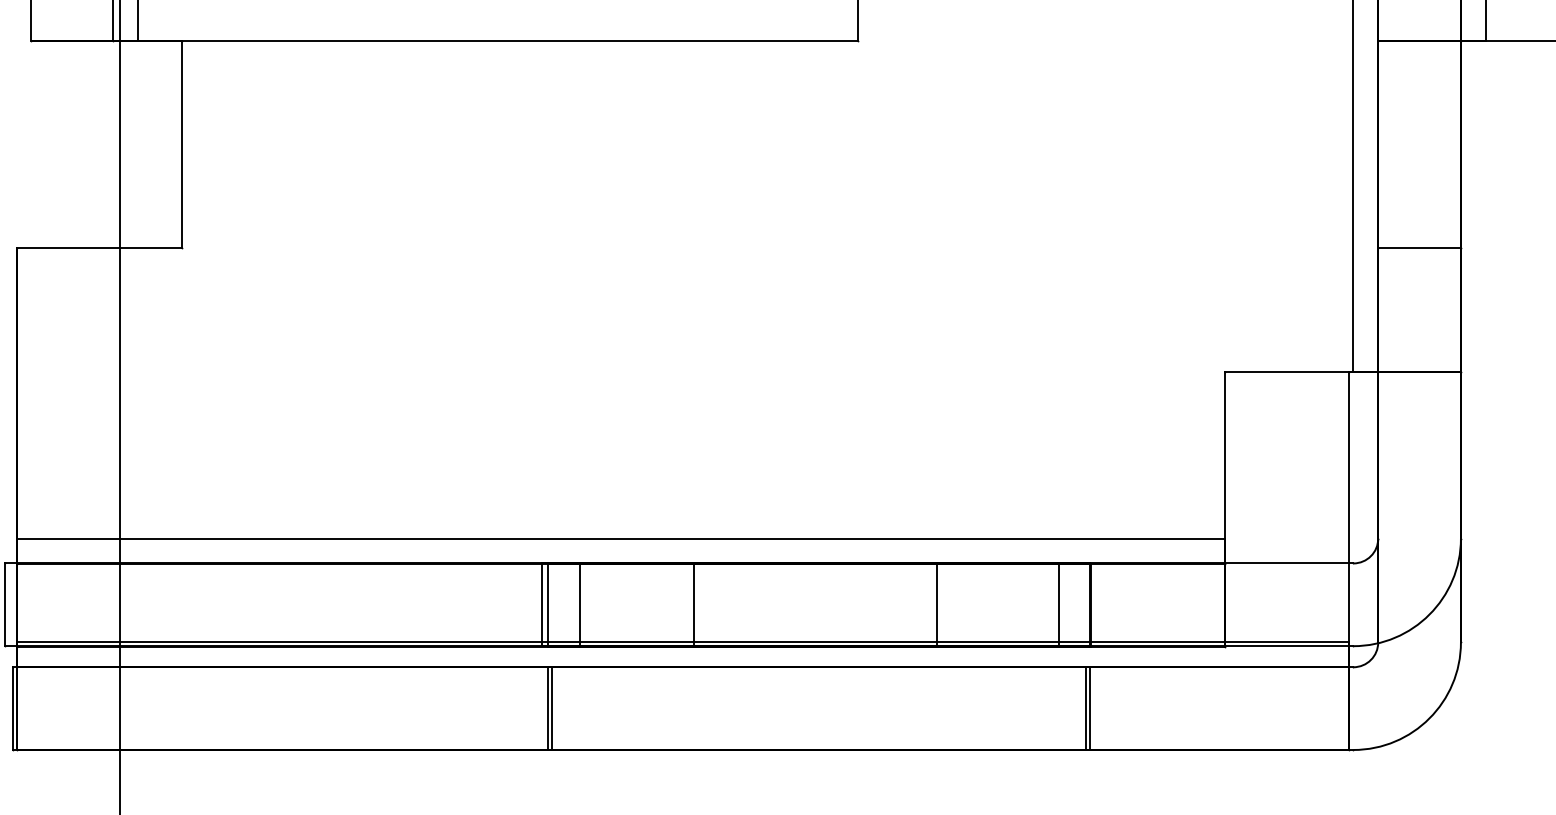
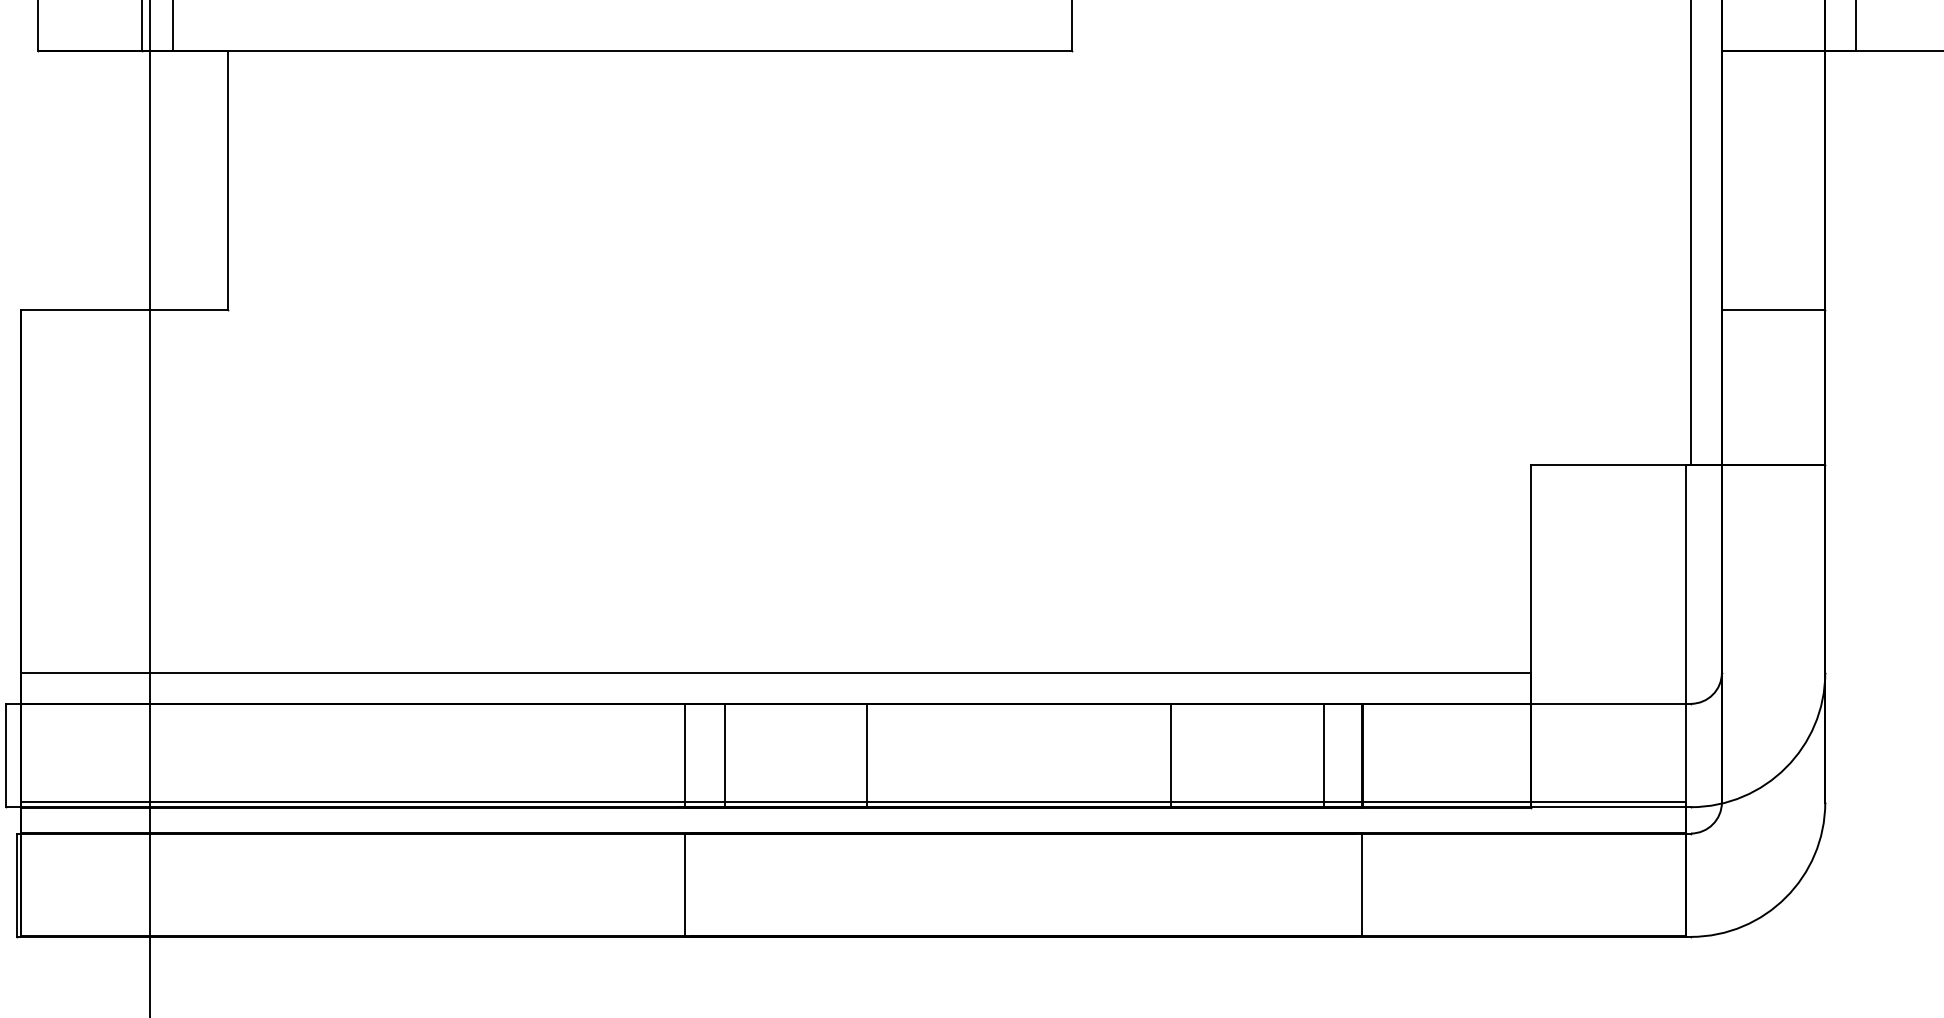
line: (541, 604) -> (676, 755), removed
line: (552, 708) -> (690, 884), removed
line: (1085, 708) -> (1356, 884), removed

